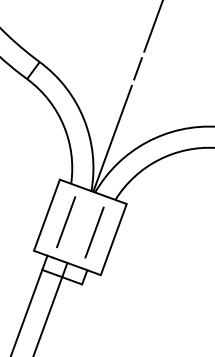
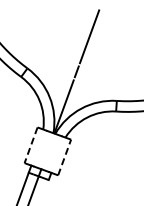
line: (47, 215) -> (31, 145), solid -> dashed
line: (65, 221) -> (40, 148), removed
line: (93, 231) -> (54, 153), removed
line: (113, 239) -> (64, 157), solid -> dashed

